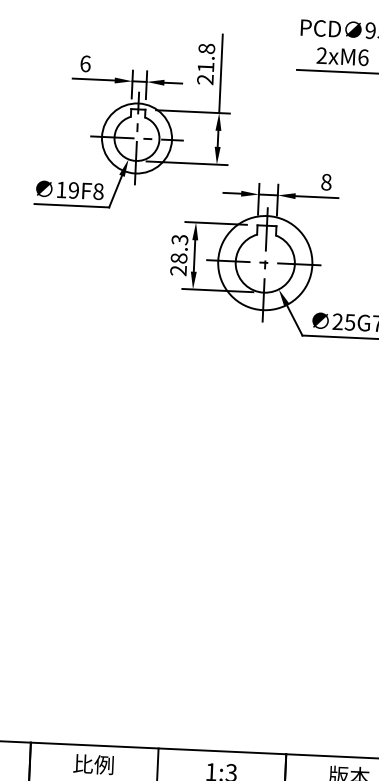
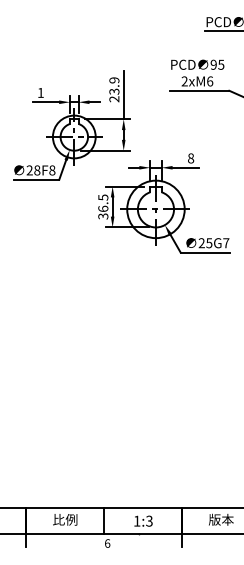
text: (206, 57) -> (114, 85), 21.8 -> 23.9
text: (84, 63) -> (40, 92), 6 -> 1
text: (67, 190) -> (33, 170), 19F8 -> 28F8
text: (179, 254) -> (103, 206), 28.3 -> 36.5

